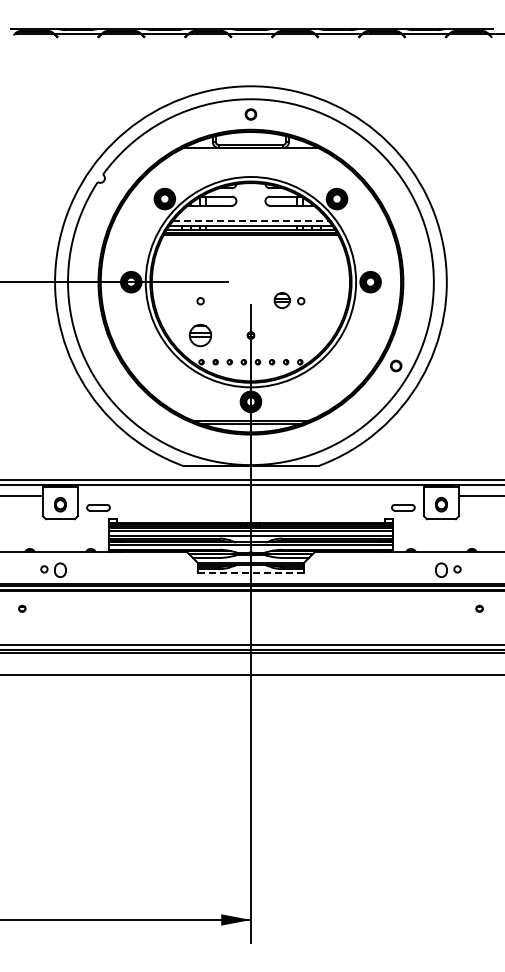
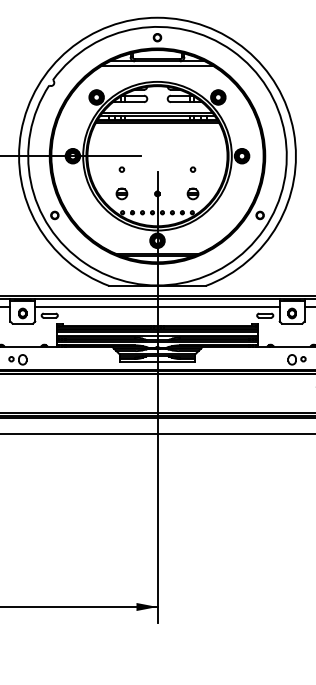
line: (250, 154) -> (157, 65), added
line: (251, 221) -> (157, 113), dashed -> solid
part: (281, 300) -> (192, 193), moved
part: (200, 335) -> (121, 193), size x0.71
part: (105, 365) -> (54, 215), added
line: (250, 495) -> (157, 306), added
line: (251, 573) -> (157, 362), dashed -> solid

